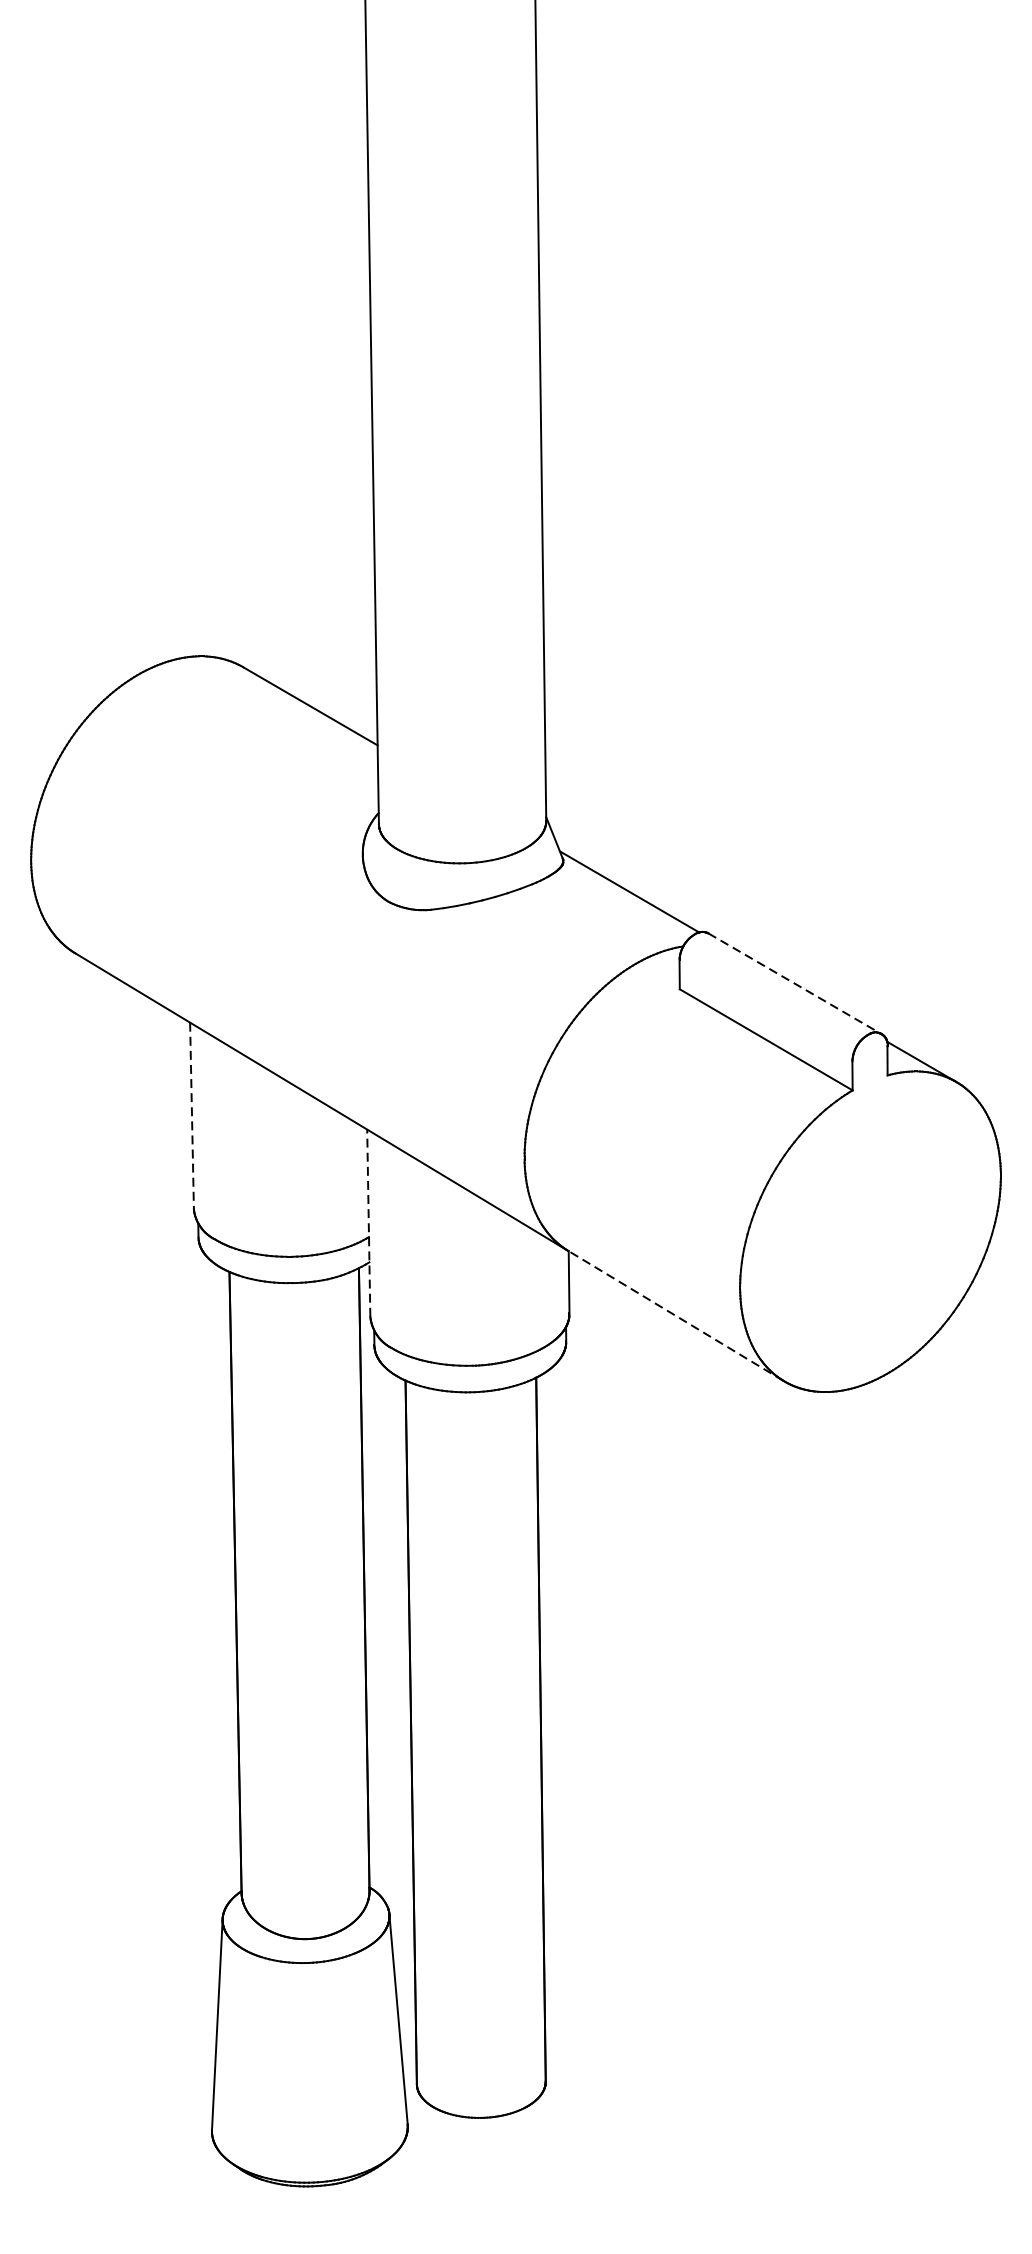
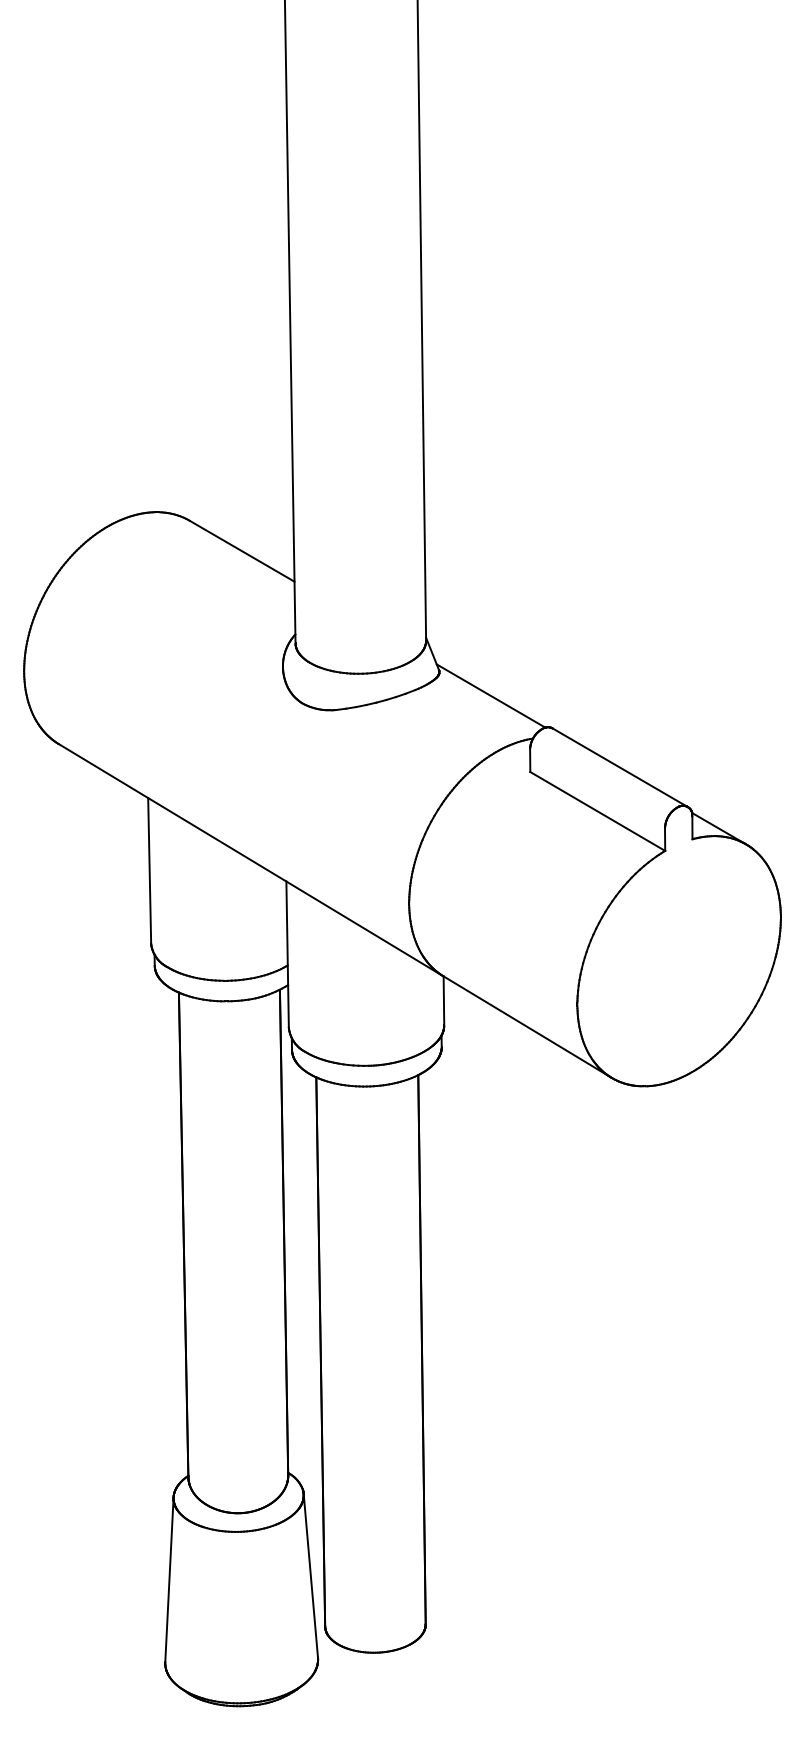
line: (795, 983) -> (620, 767), dashed -> solid
line: (191, 1116) -> (149, 871), dashed -> solid
line: (368, 1223) -> (287, 954), dashed -> solid
line: (676, 1315) -> (527, 1026), dashed -> solid

